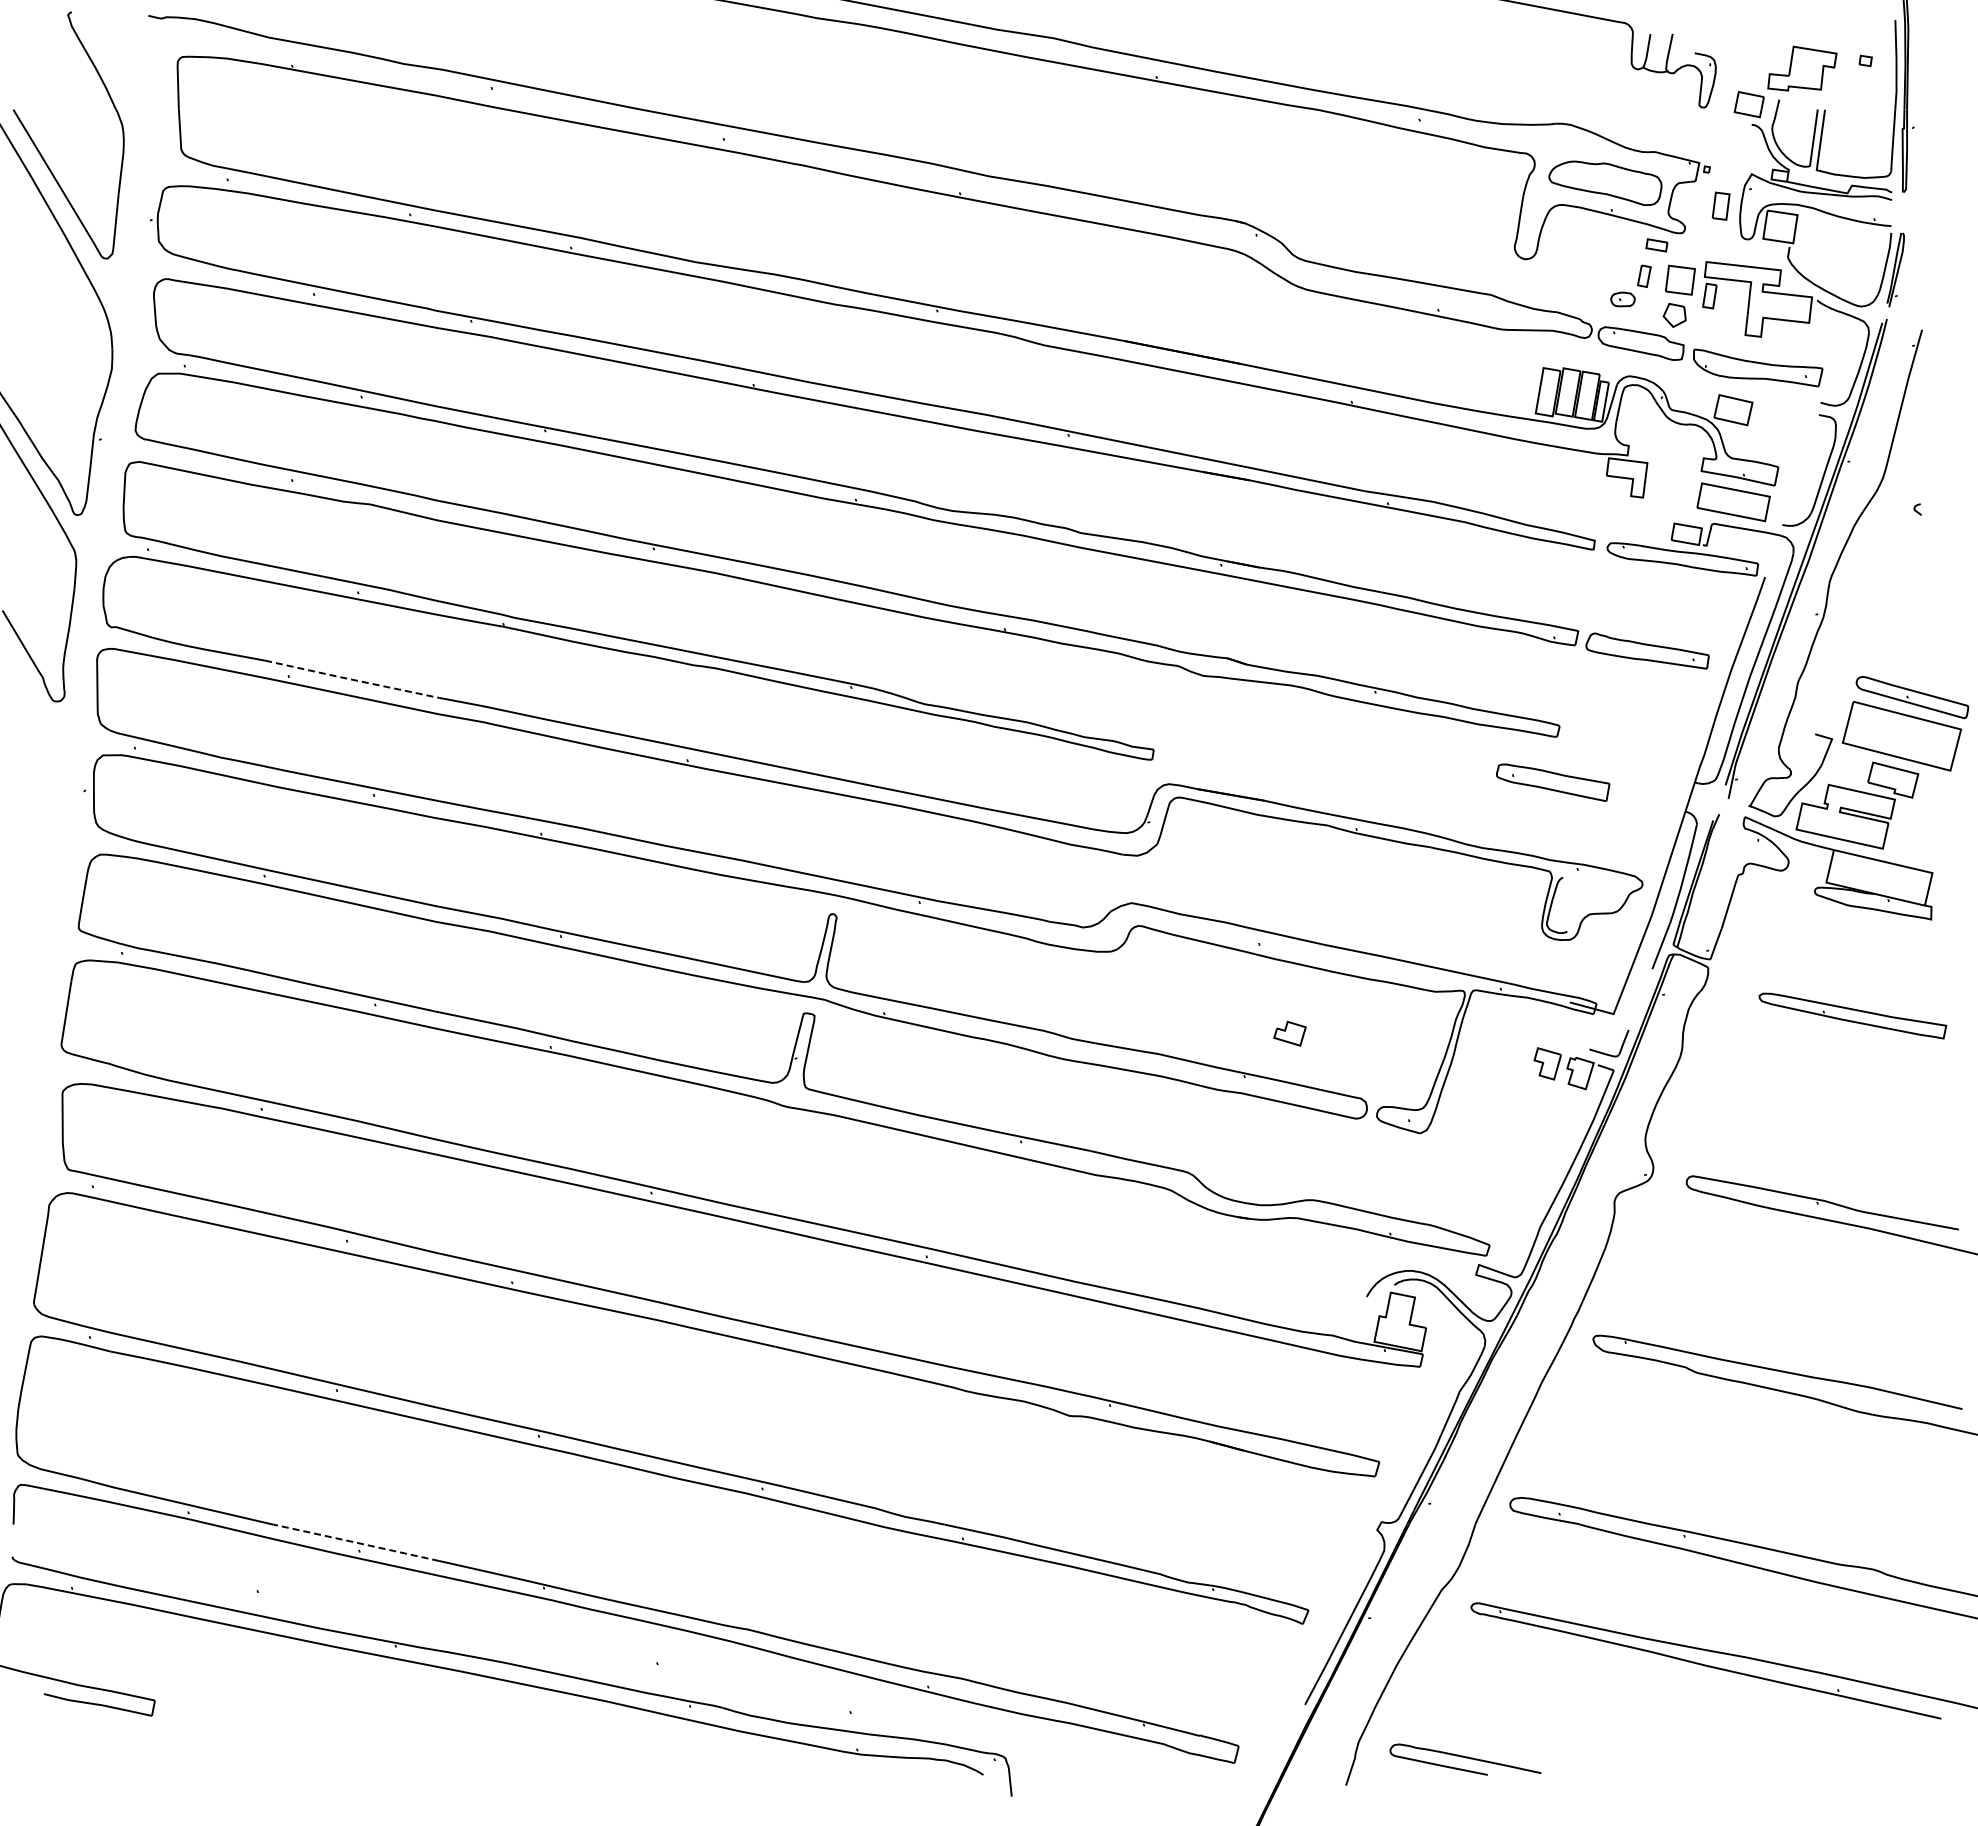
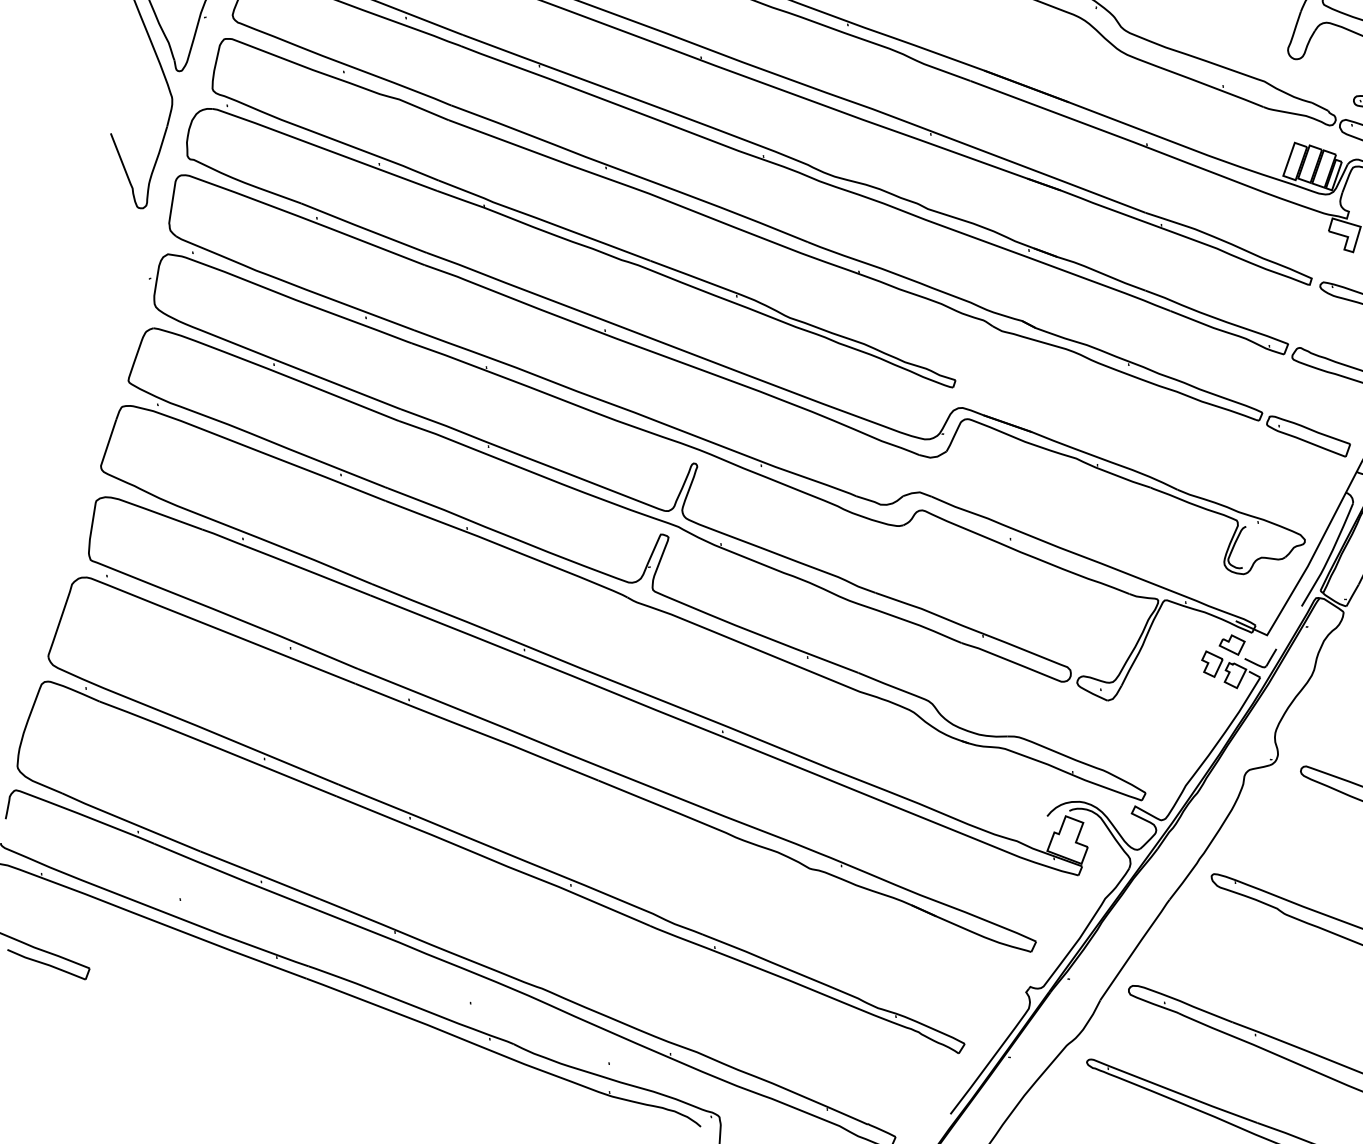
line: (352, 679) -> (364, 228), dashed -> solid
part: (1553, 782) -> (1308, 436), moved
part: (1289, 1033) -> (1231, 644), moved
line: (355, 1542) -> (259, 874), dashed -> solid

